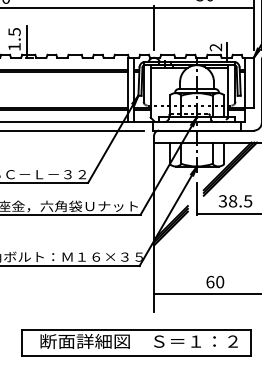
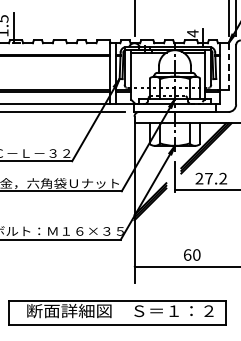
text: (215, 47) -> (192, 33), 2 -> 4
line: (253, 82) -> (228, 66), solid -> dashed
text: (235, 201) -> (211, 178), 38.5 -> 27.2

